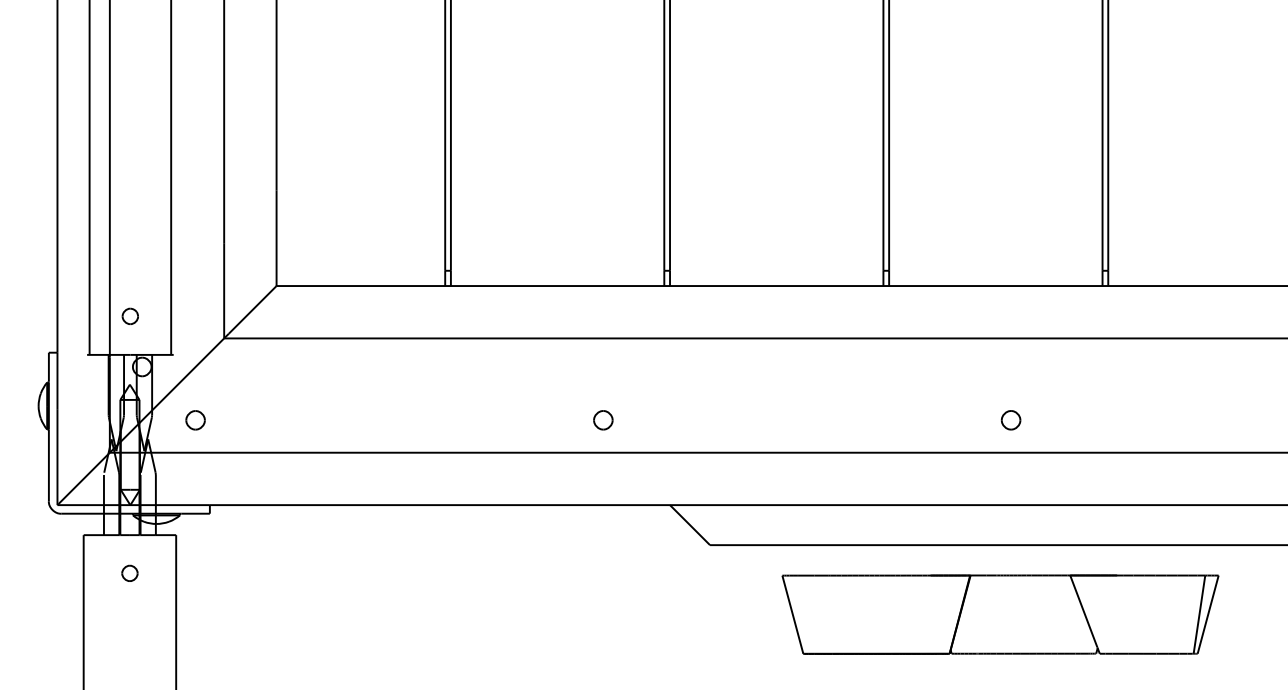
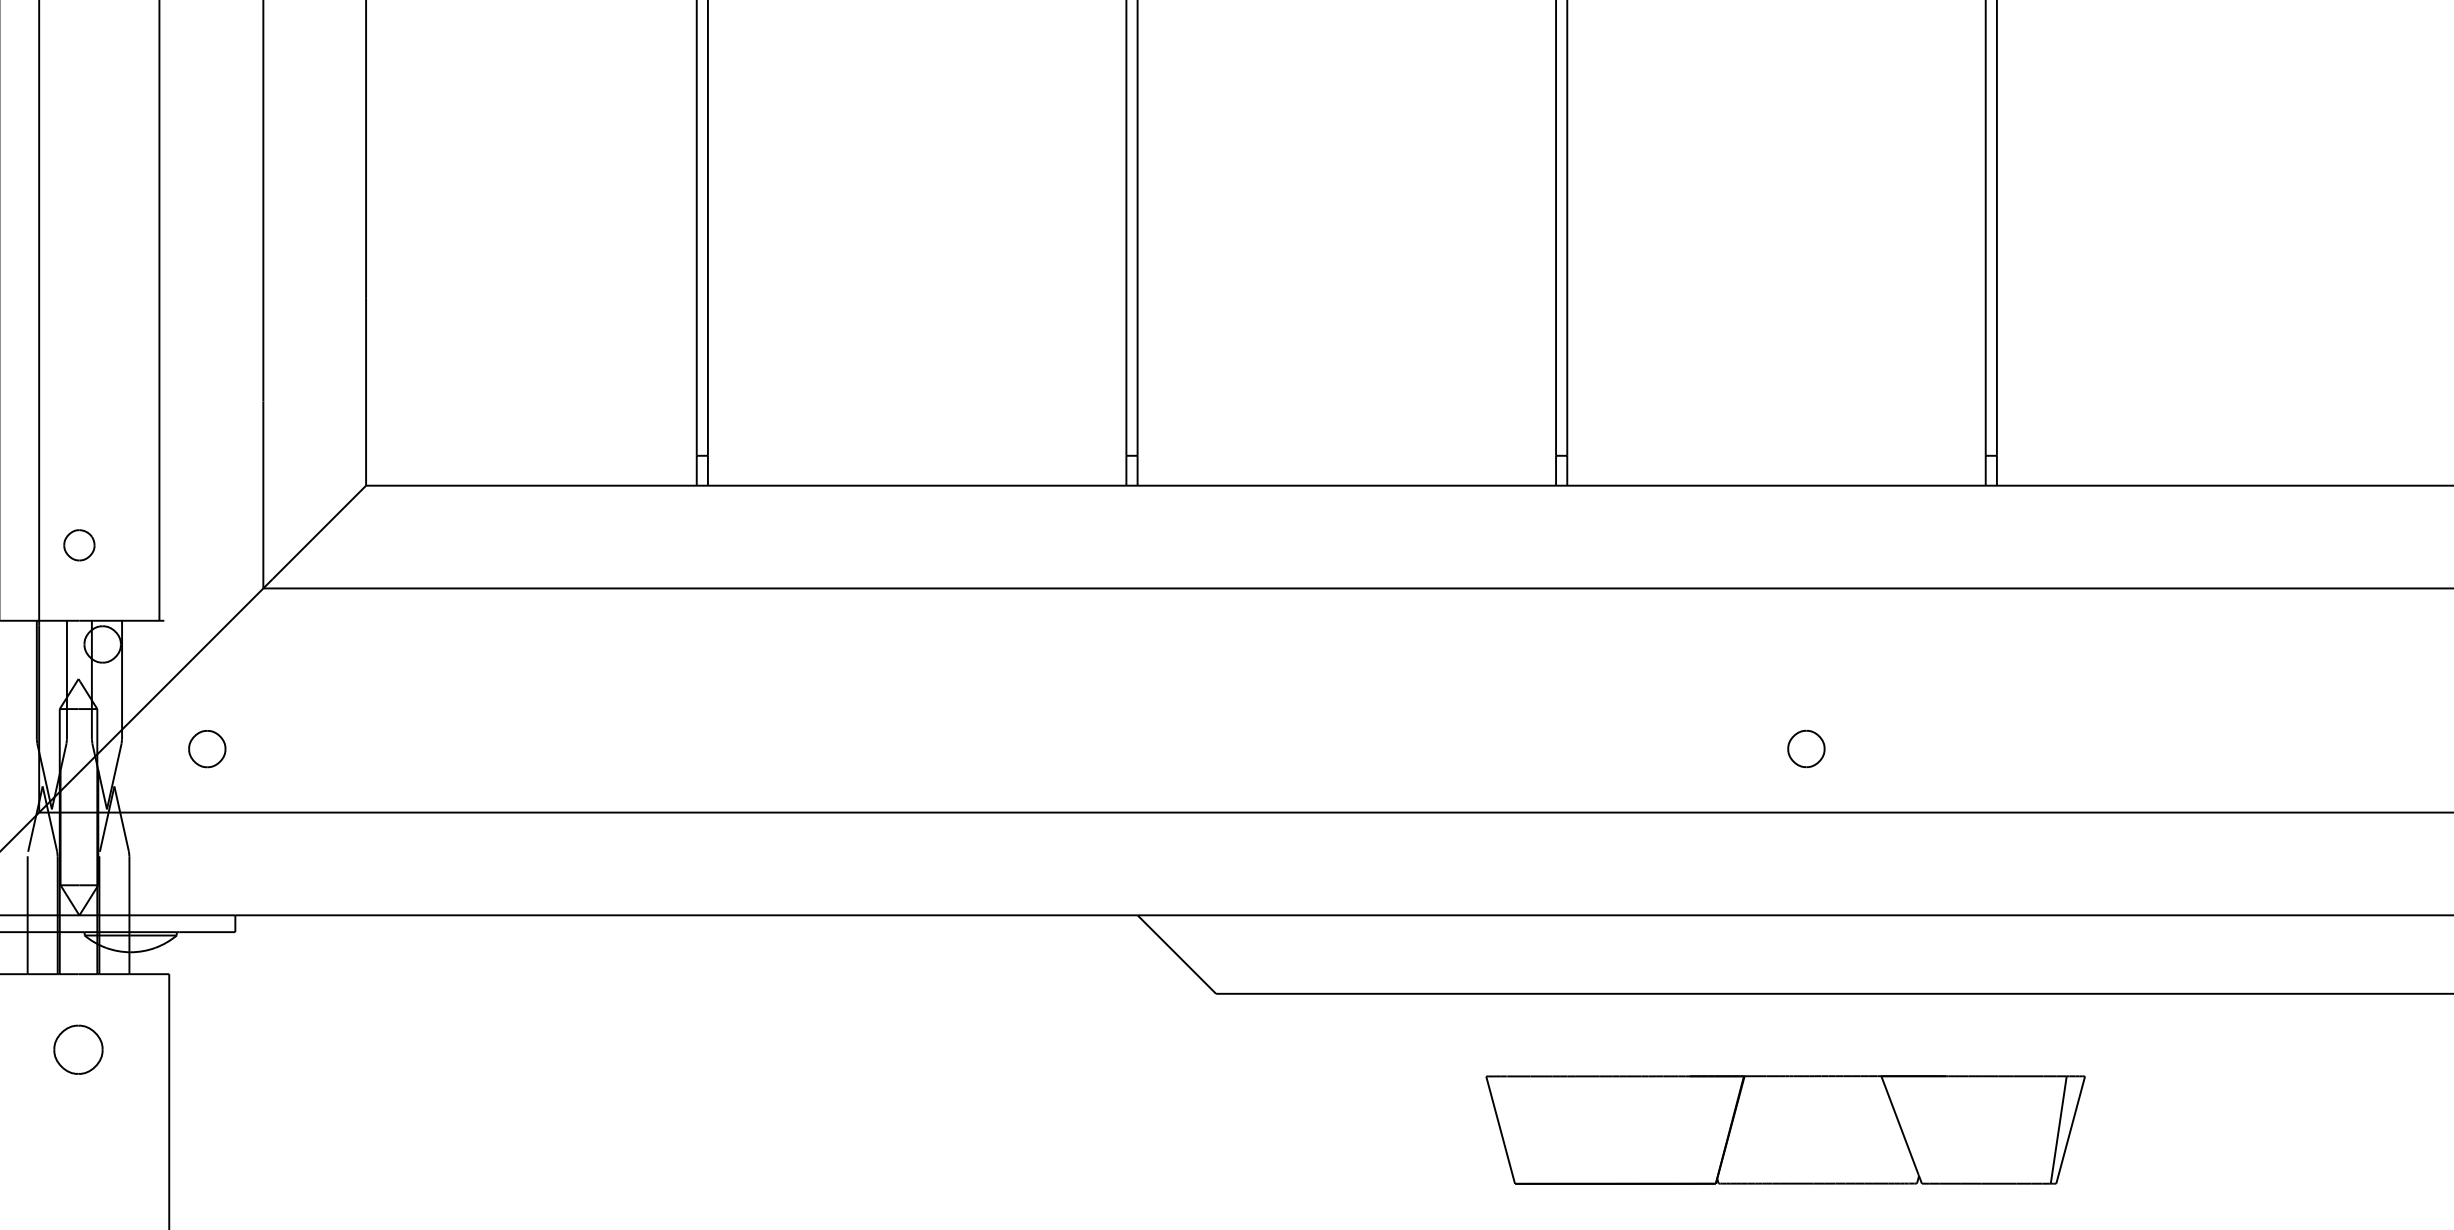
part: (603, 420) -> (1007, 749), removed
part: (129, 572) -> (77, 1047), size x1.6
part: (1000, 614) -> (1785, 1129), size x0.7

